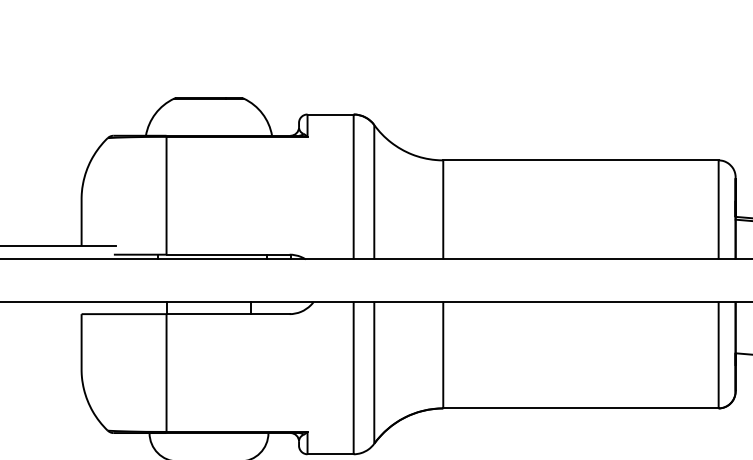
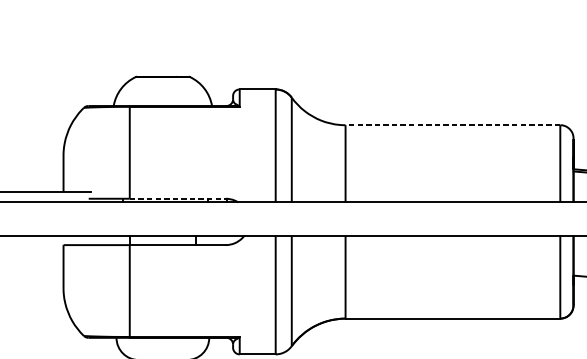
line: (580, 160) -> (452, 125), solid -> dashed
line: (228, 254) -> (178, 198), solid -> dashed

